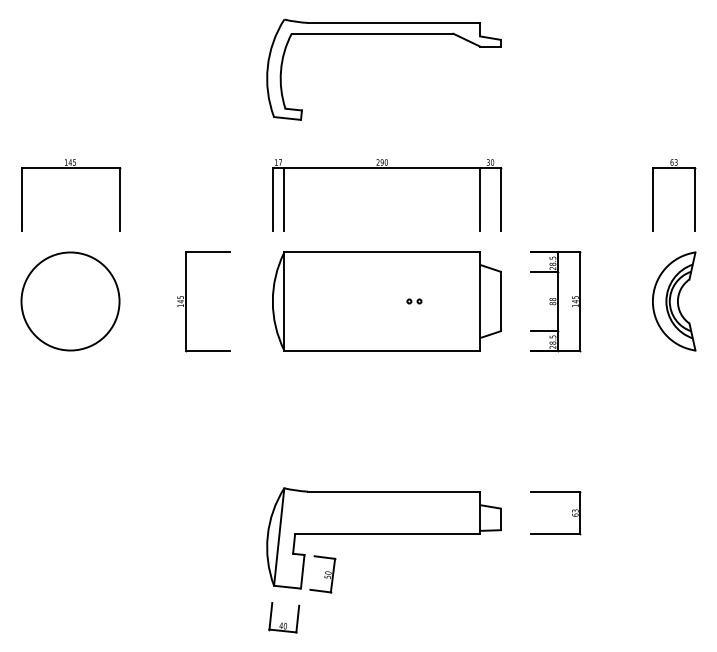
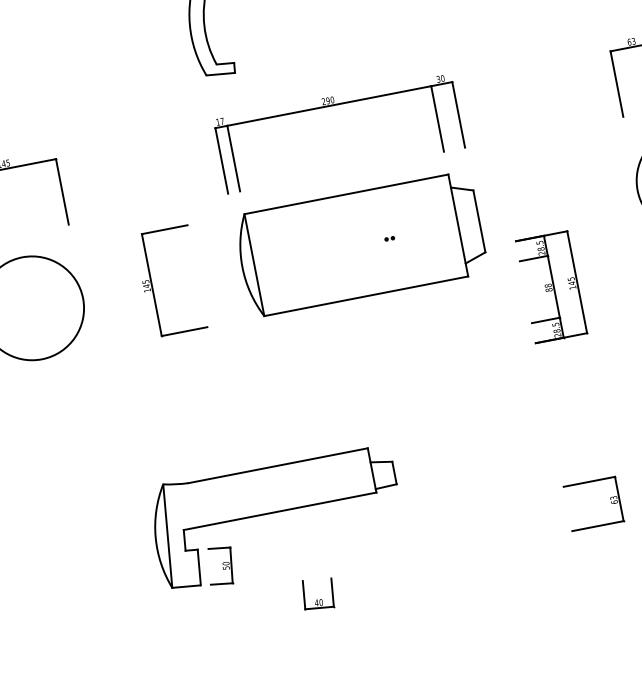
part: (414, 301) -> (389, 238), size x0.6
part: (555, 301) -> (551, 287), moved
part: (572, 513) -> (611, 501), moved
part: (383, 540) -> (276, 518), moved

